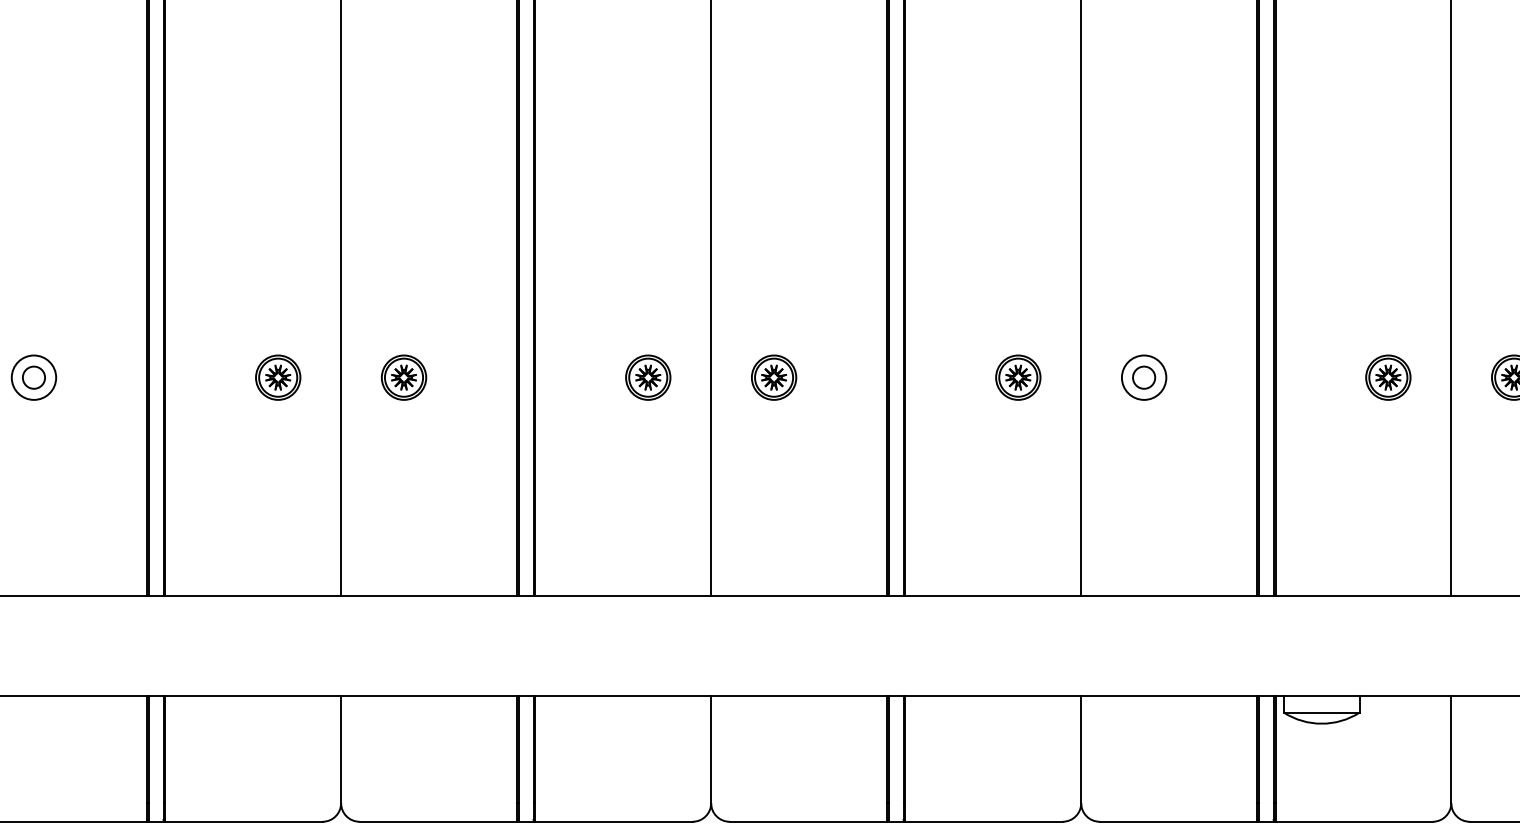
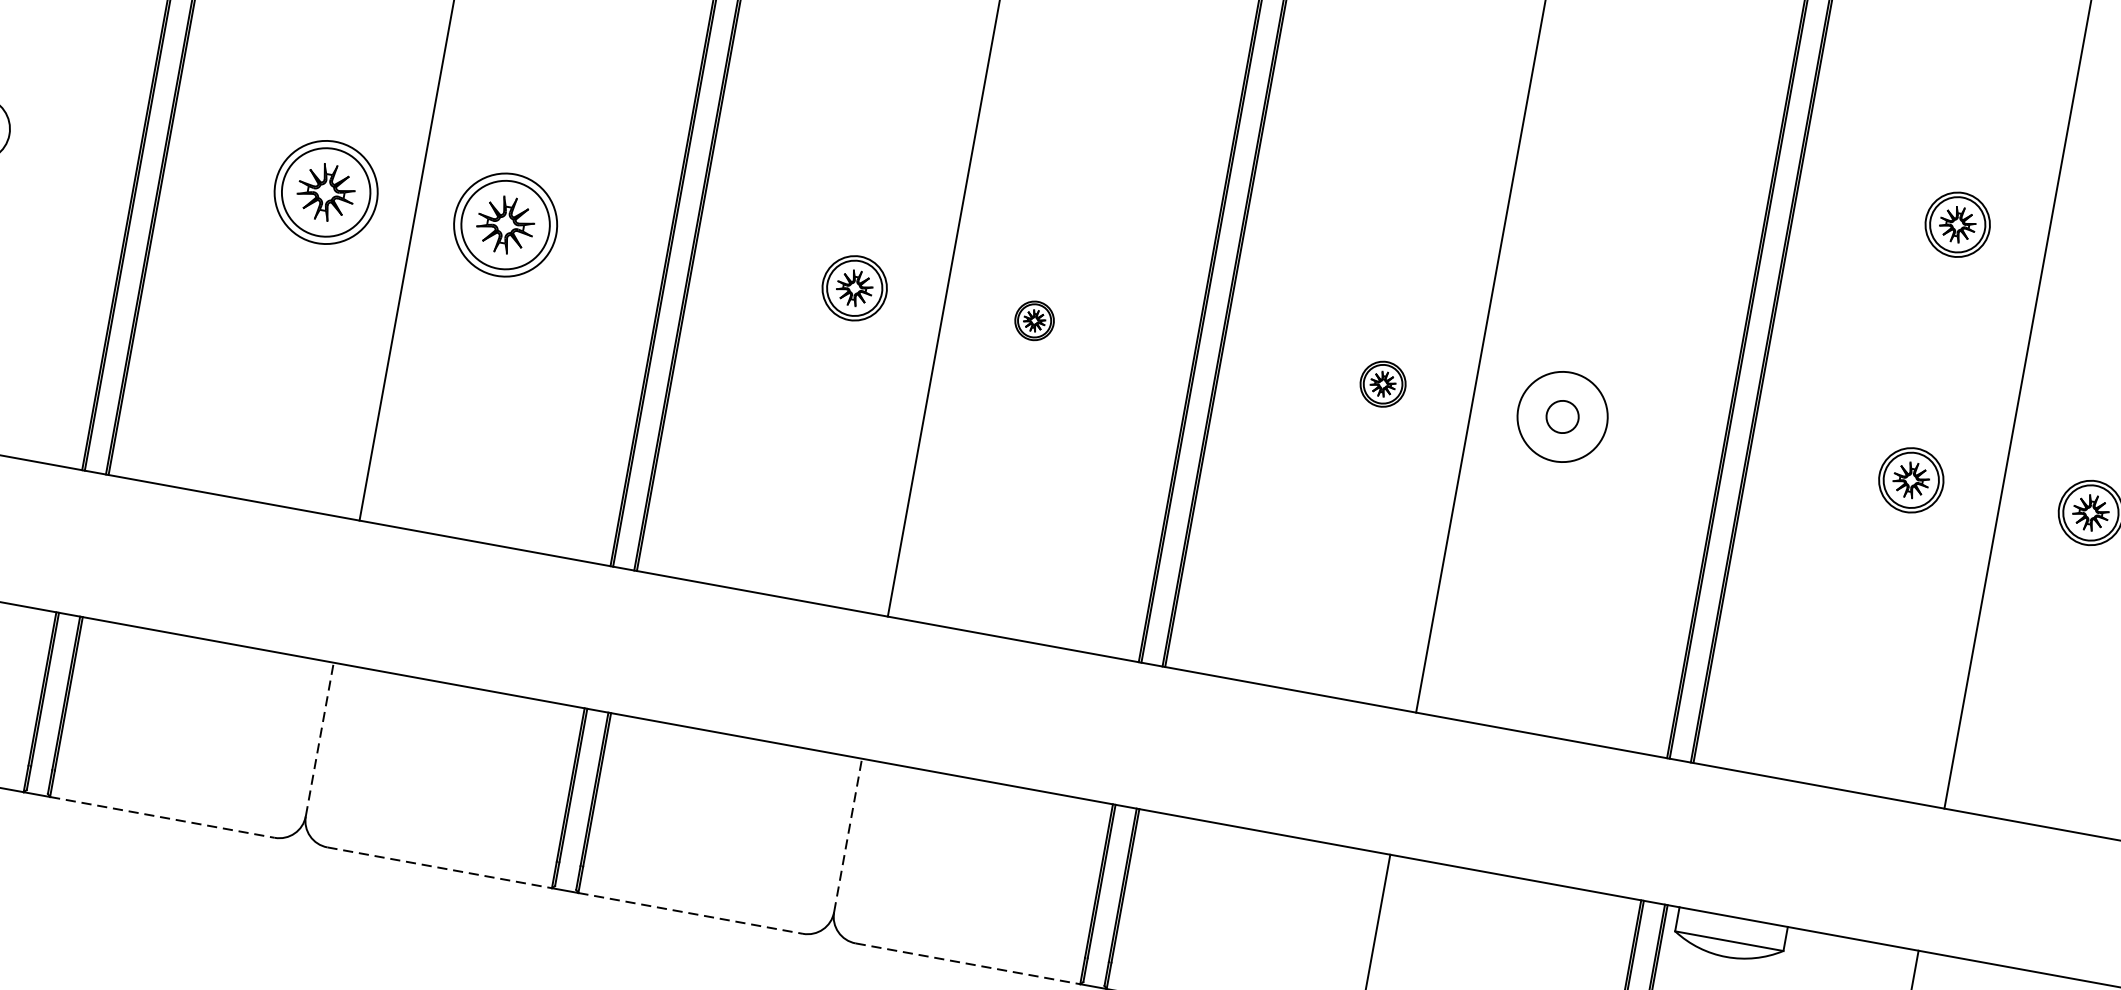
part: (1388, 198) -> (1957, 224), added
part: (278, 377) -> (326, 192), size x1.6
part: (404, 377) -> (506, 224), size x1.6
part: (774, 377) -> (1034, 320), size x0.6
part: (1018, 377) -> (1383, 384), size x0.7
circle: (1143, 377) -> (1561, 416), size x1.4
line: (341, 749) -> (320, 739), solid -> dashed
line: (711, 749) -> (848, 835), solid -> dashed
line: (243, 821) -> (161, 816), solid -> dashed
line: (438, 821) -> (440, 867), solid -> dashed
line: (614, 821) -> (691, 913), solid -> dashed
line: (808, 821) -> (968, 963), solid -> dashed

